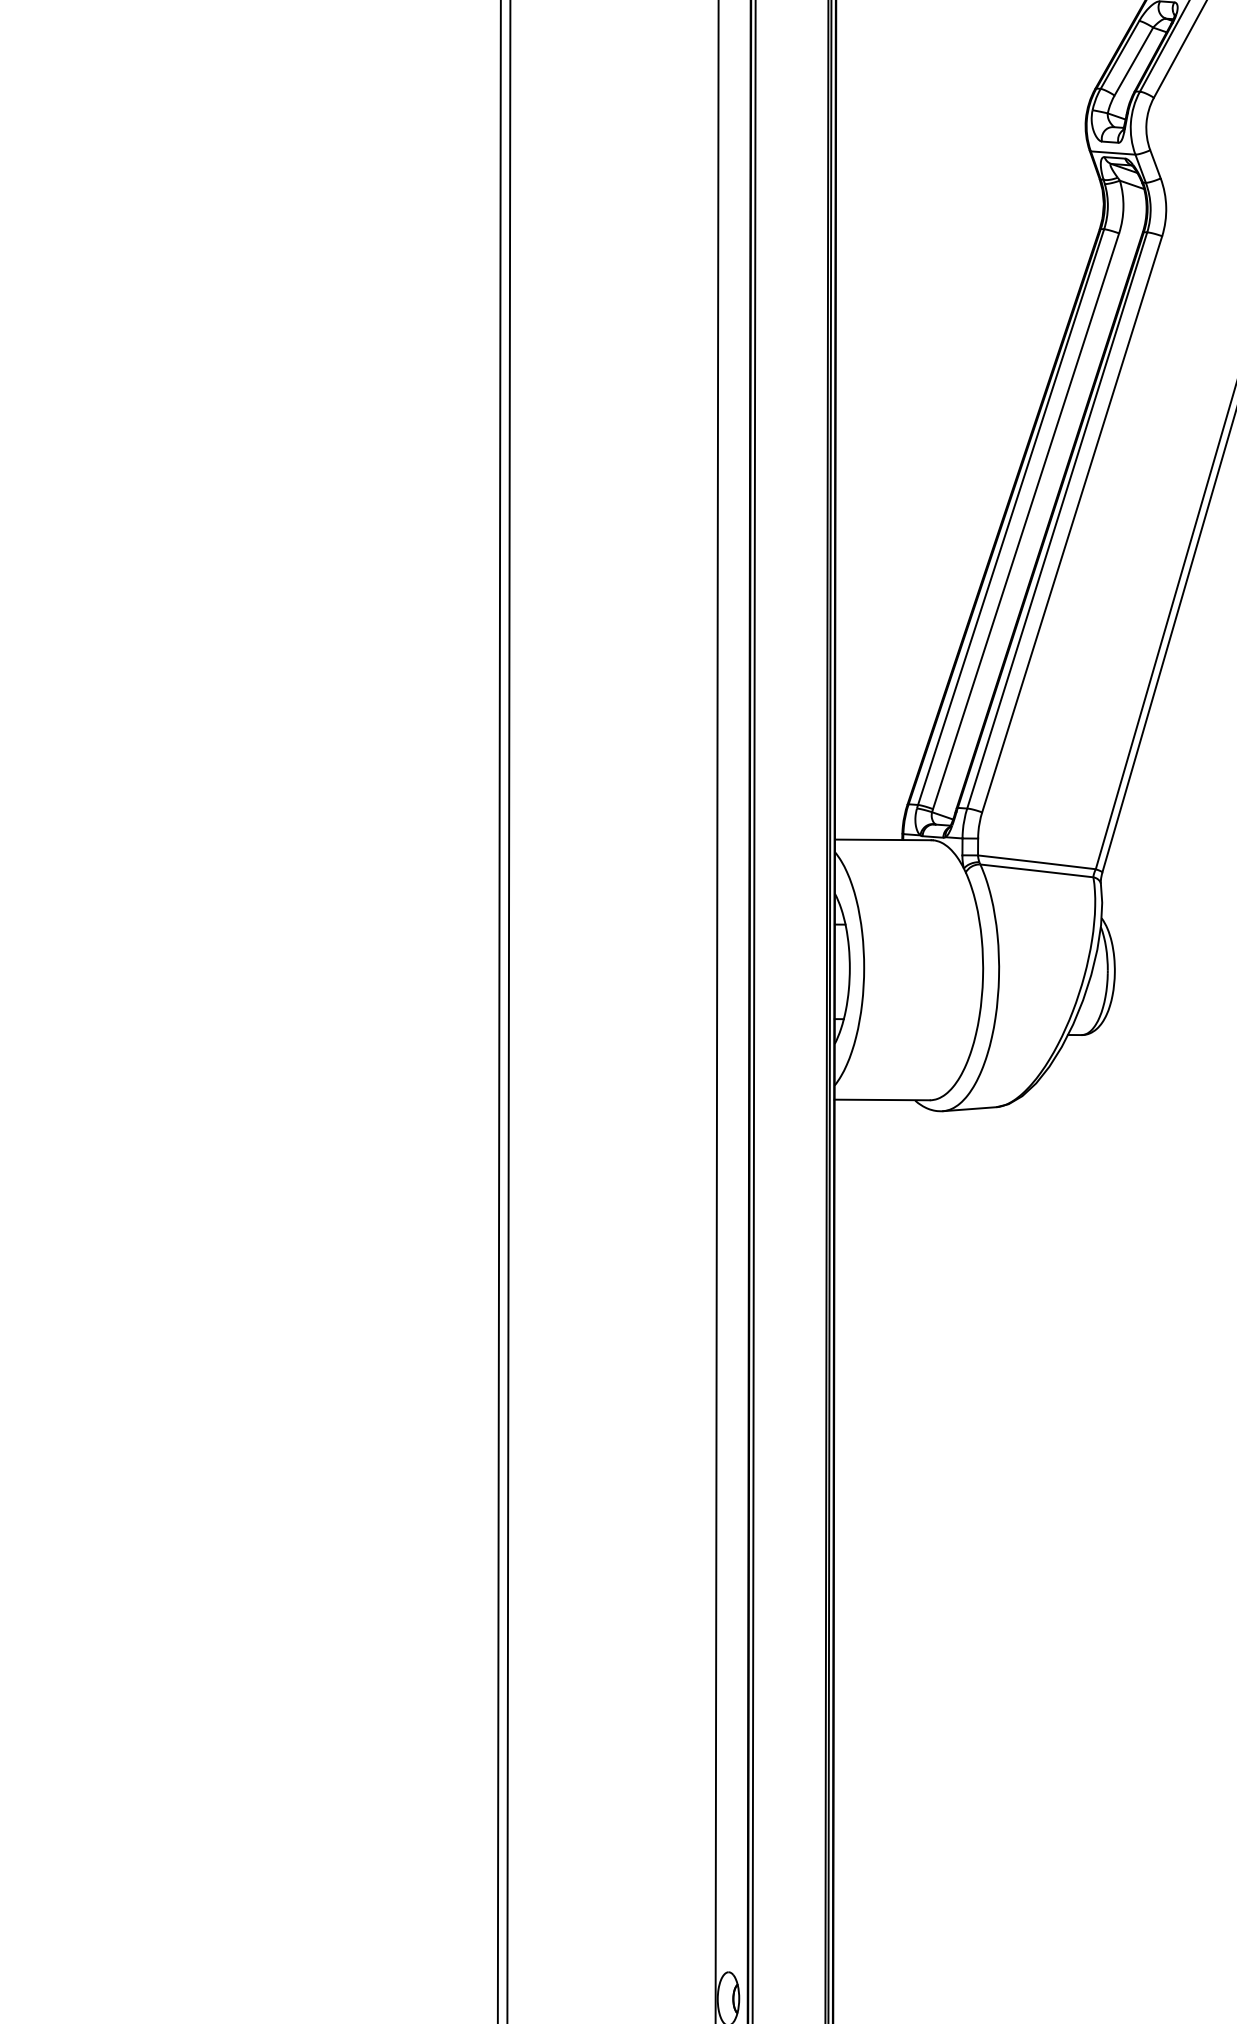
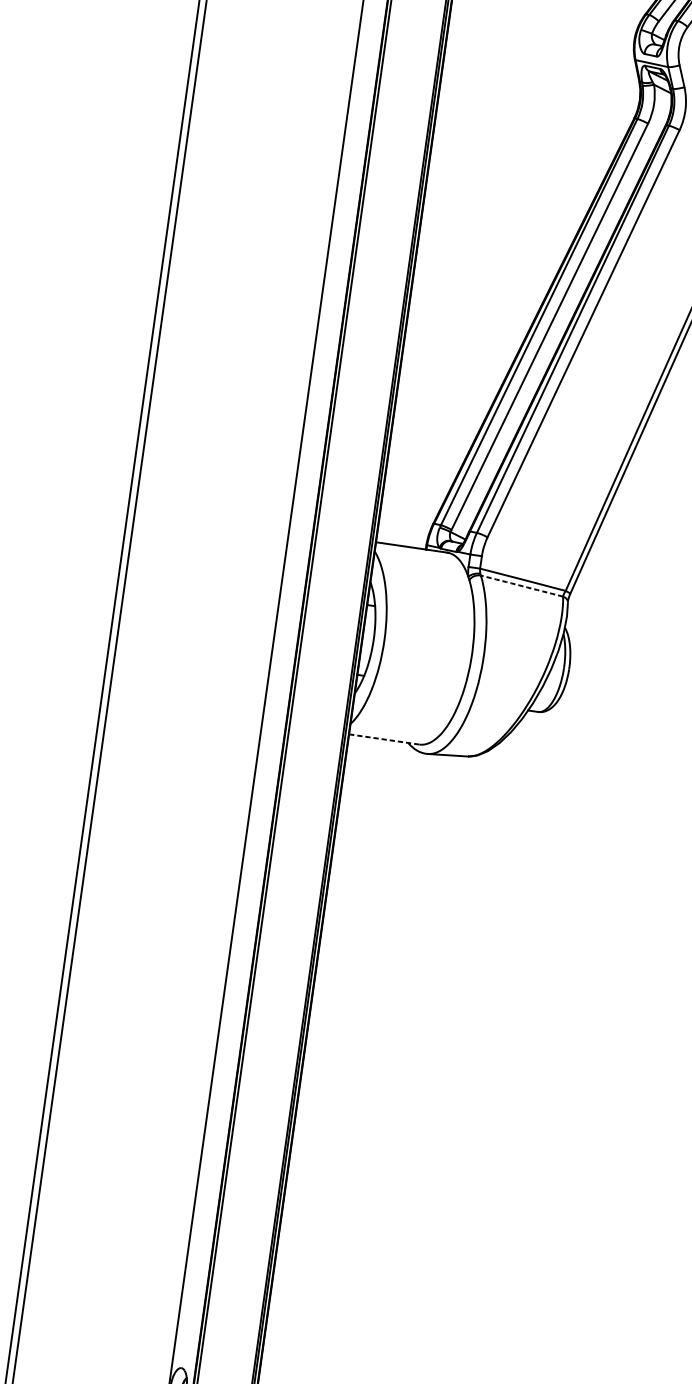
arc: (1036, 870) -> (521, 585), solid -> dashed
line: (882, 1099) -> (384, 739), solid -> dashed

